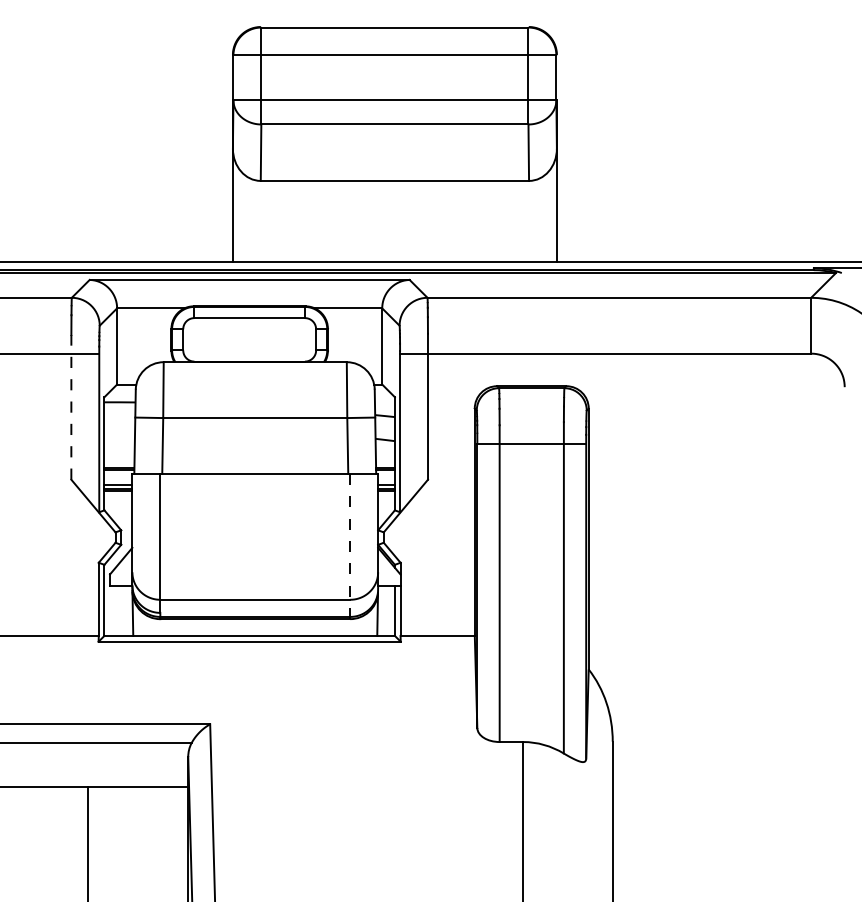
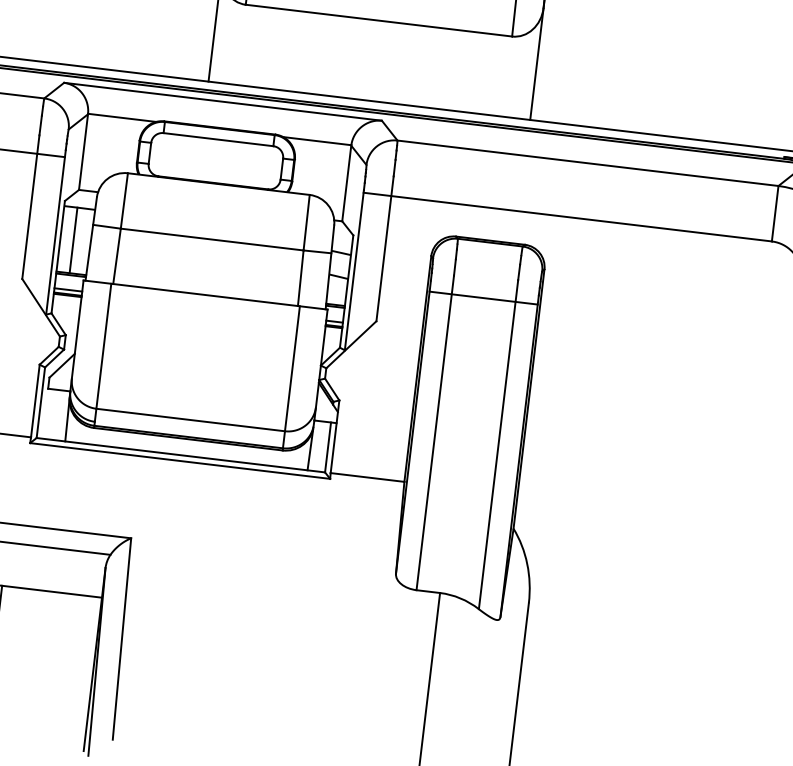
line: (71, 406) -> (31, 206), dashed -> solid
line: (117, 435) -> (73, 240), added
line: (350, 546) -> (291, 378), dashed -> solid

